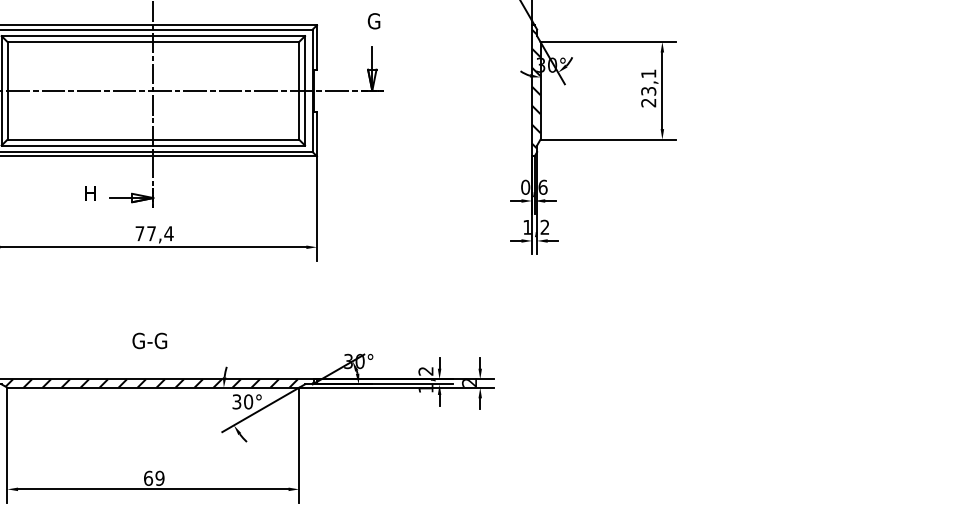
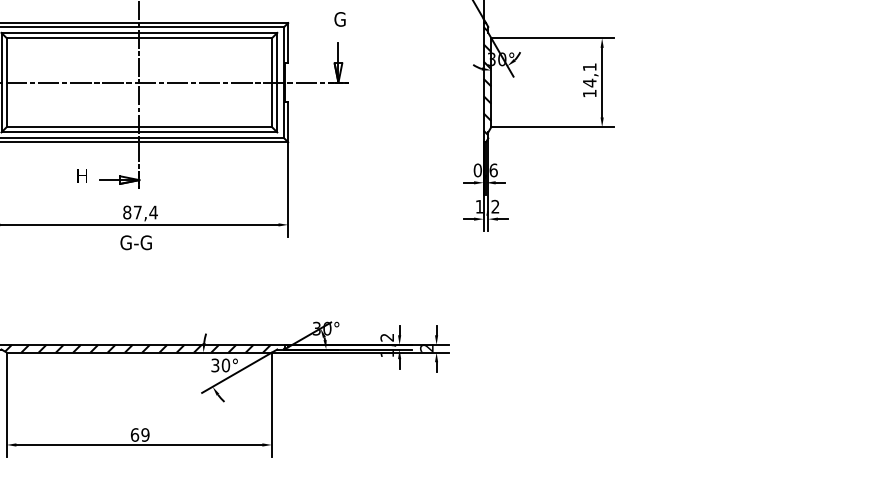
text: (648, 96) -> (589, 87), 23,1 -> 14,1
text: (139, 233) -> (126, 212), 77,4 -> 87,4
text: (149, 340) -> (135, 242), moved

